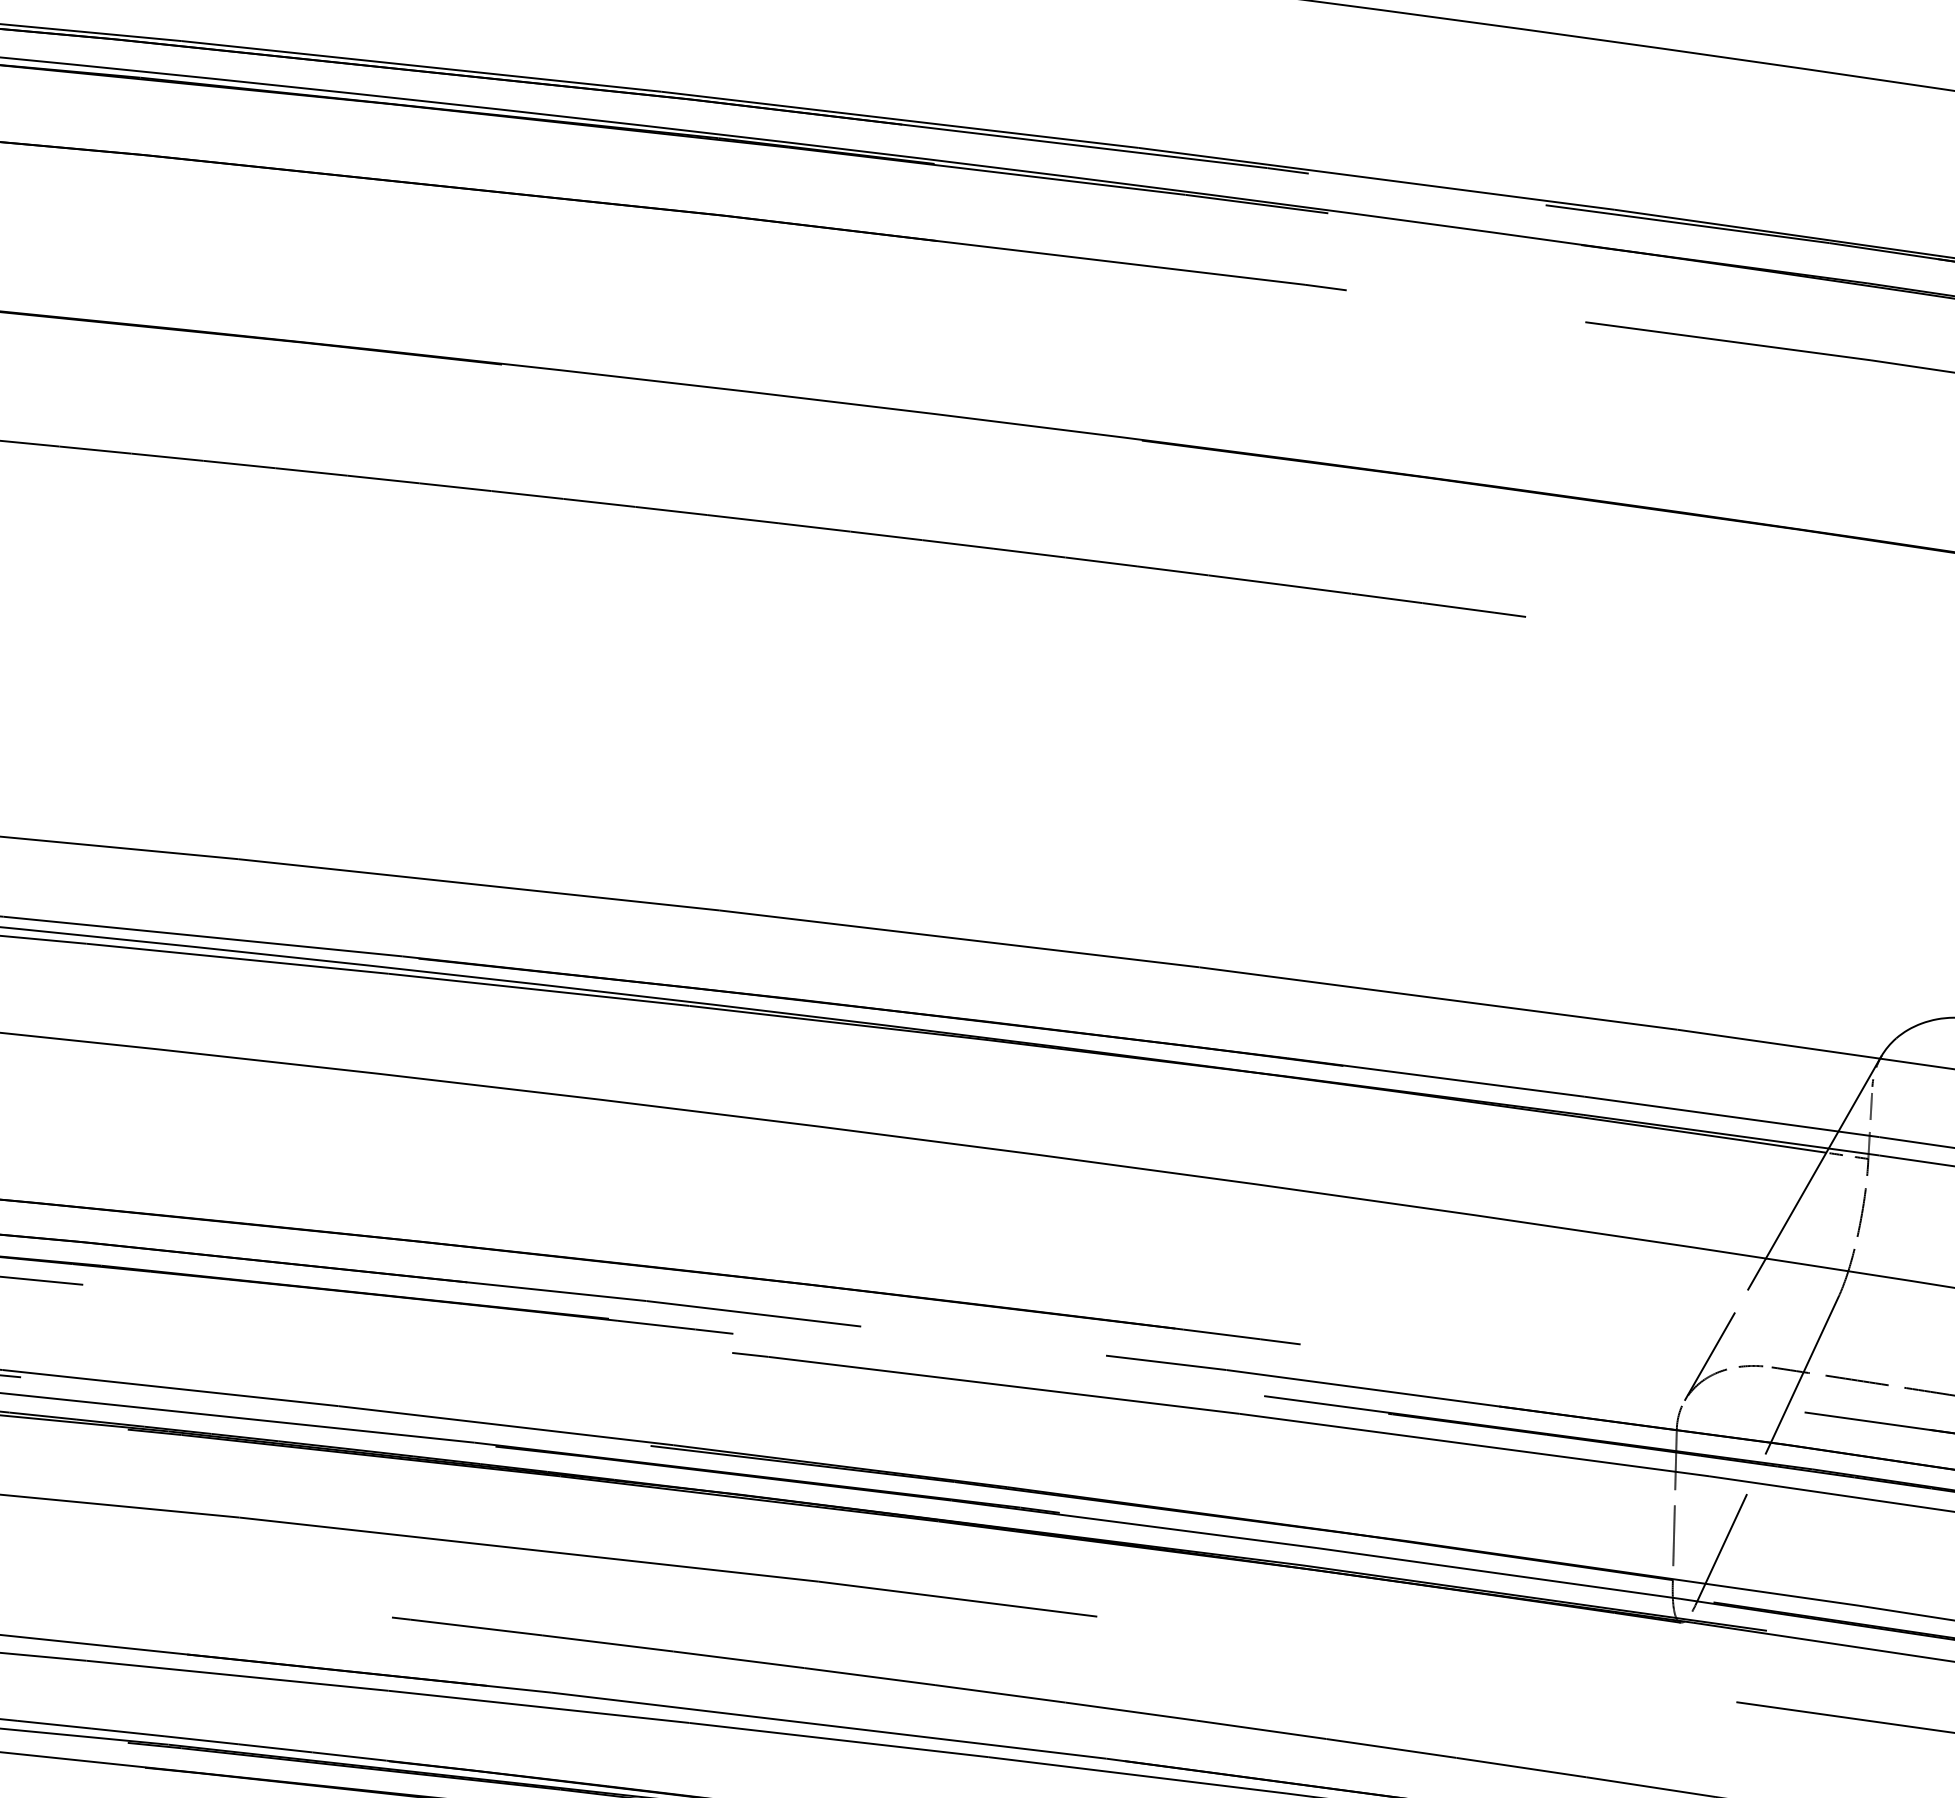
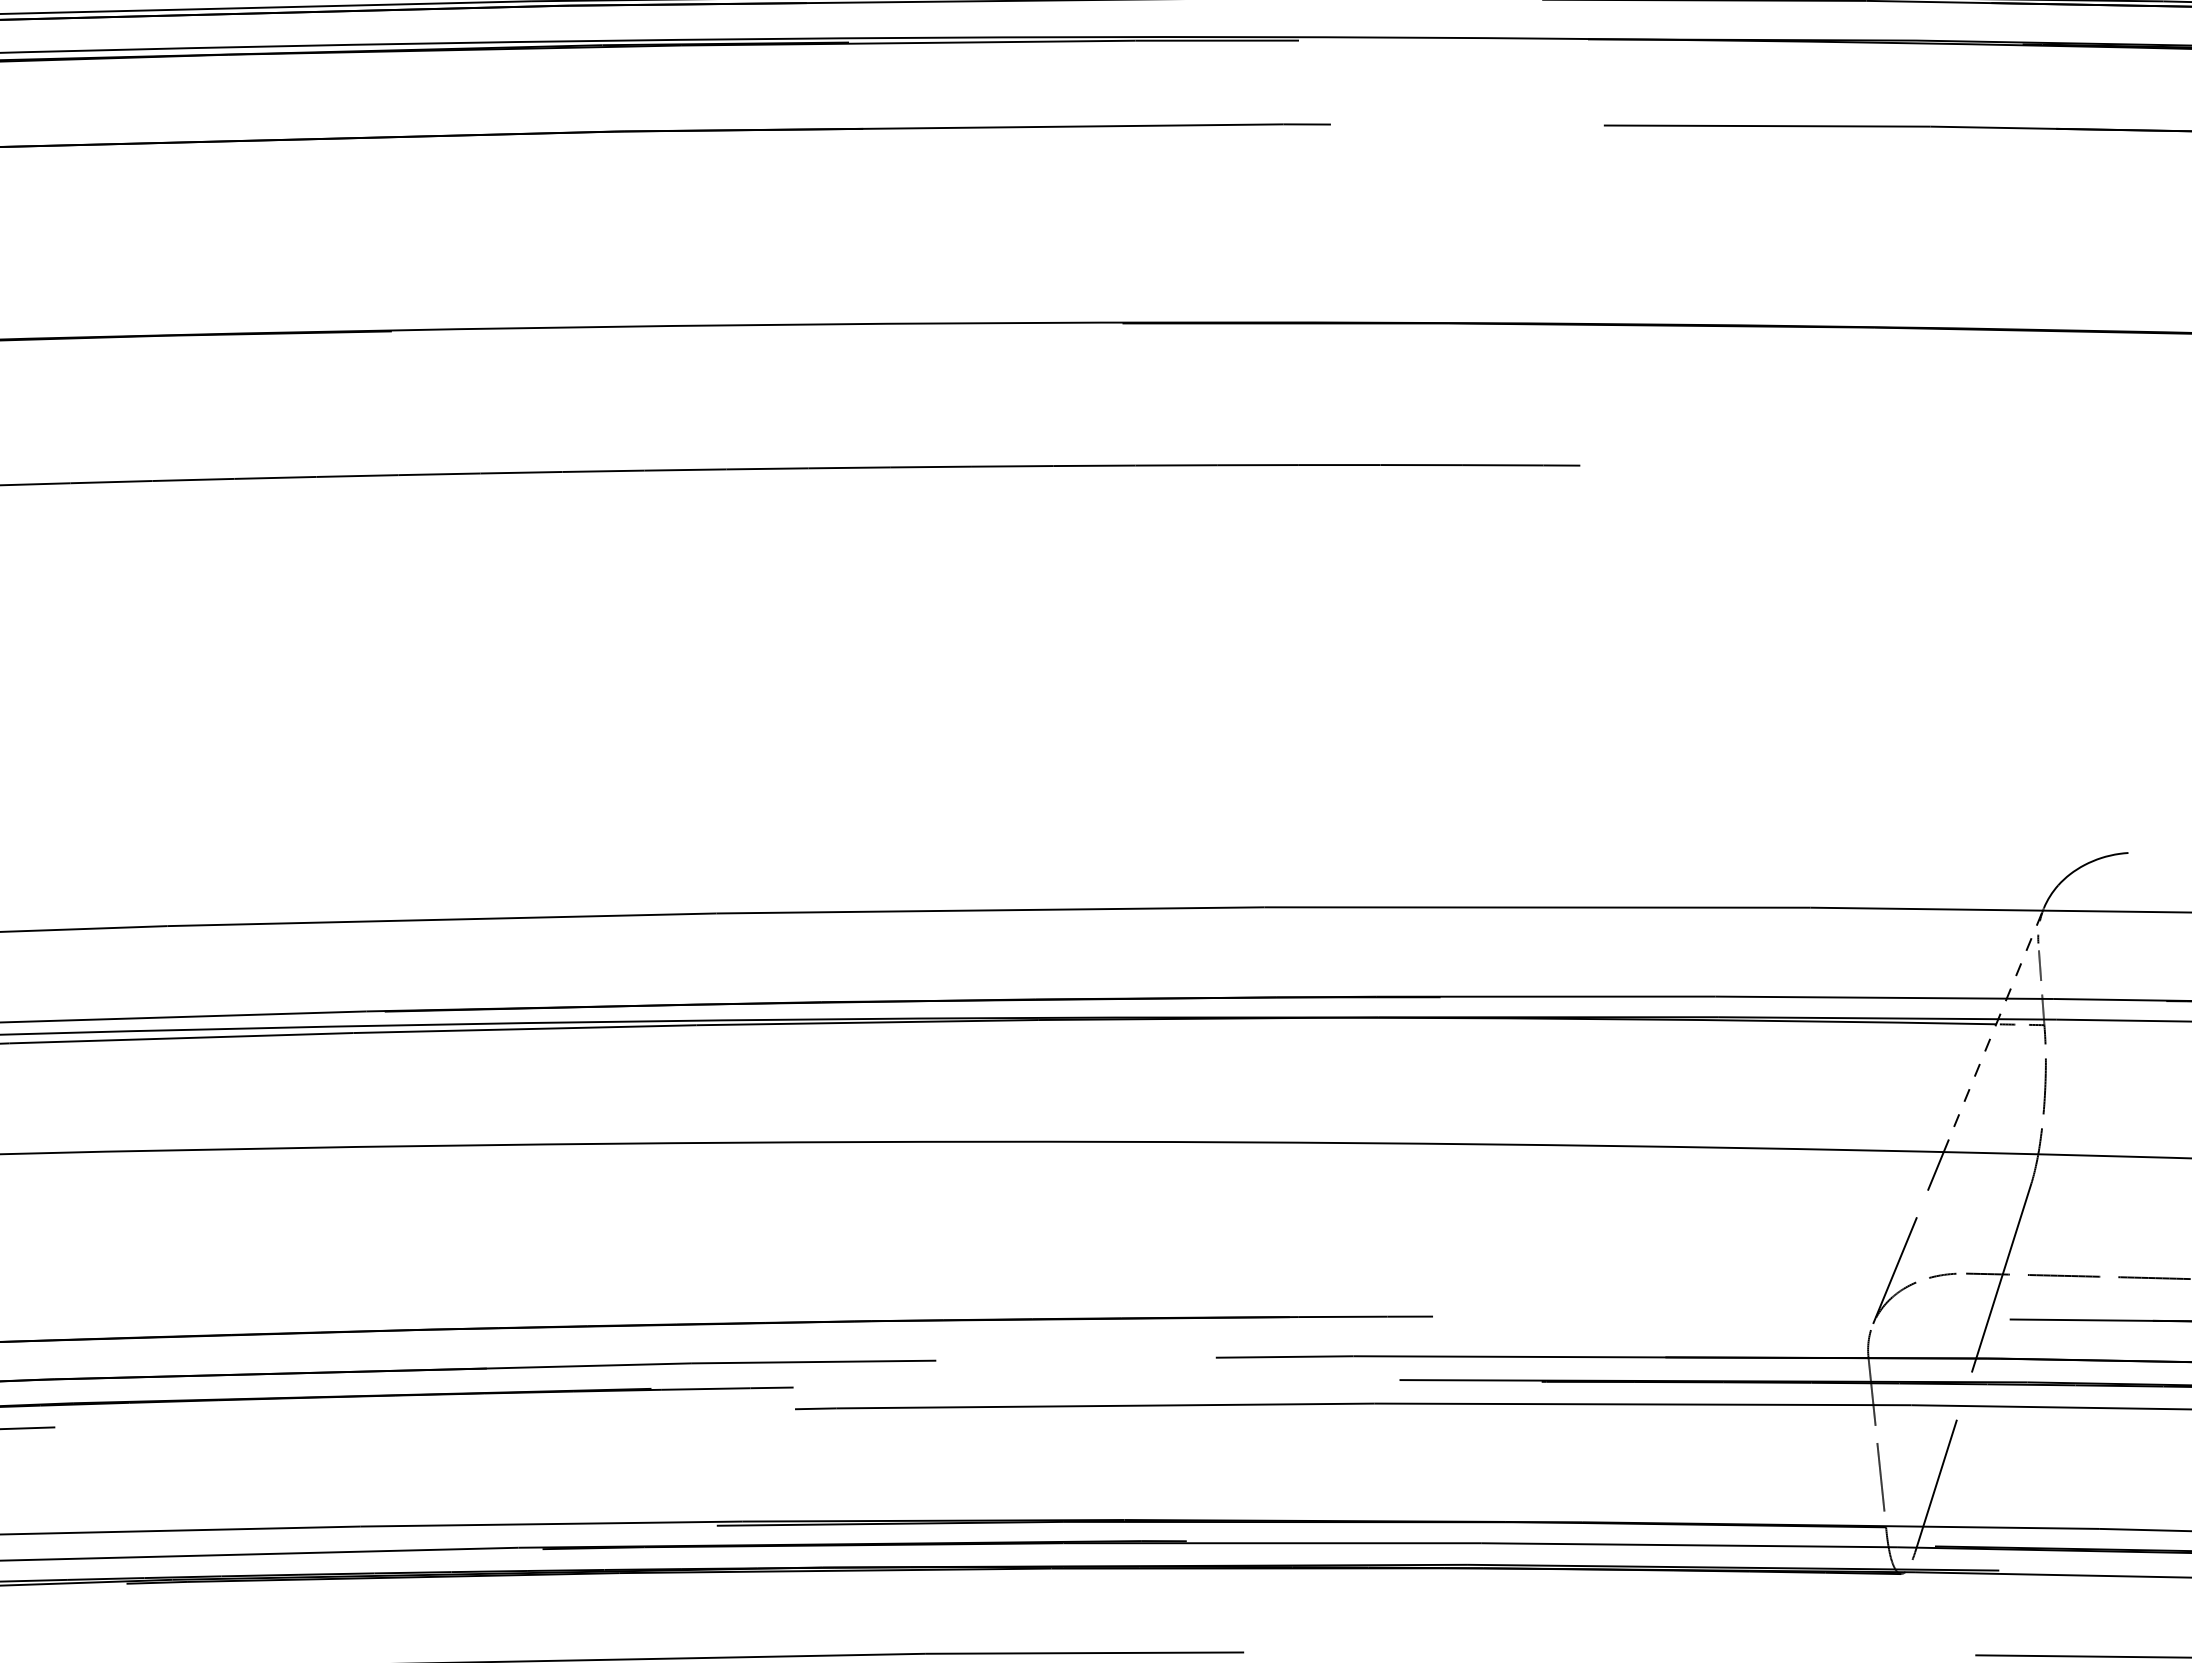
line: (1823, 1157) -> (1993, 1030), solid -> dashed

